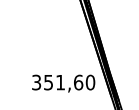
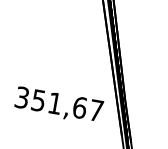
text: (90, 82) -> (96, 110), 351,60 -> 351,67

